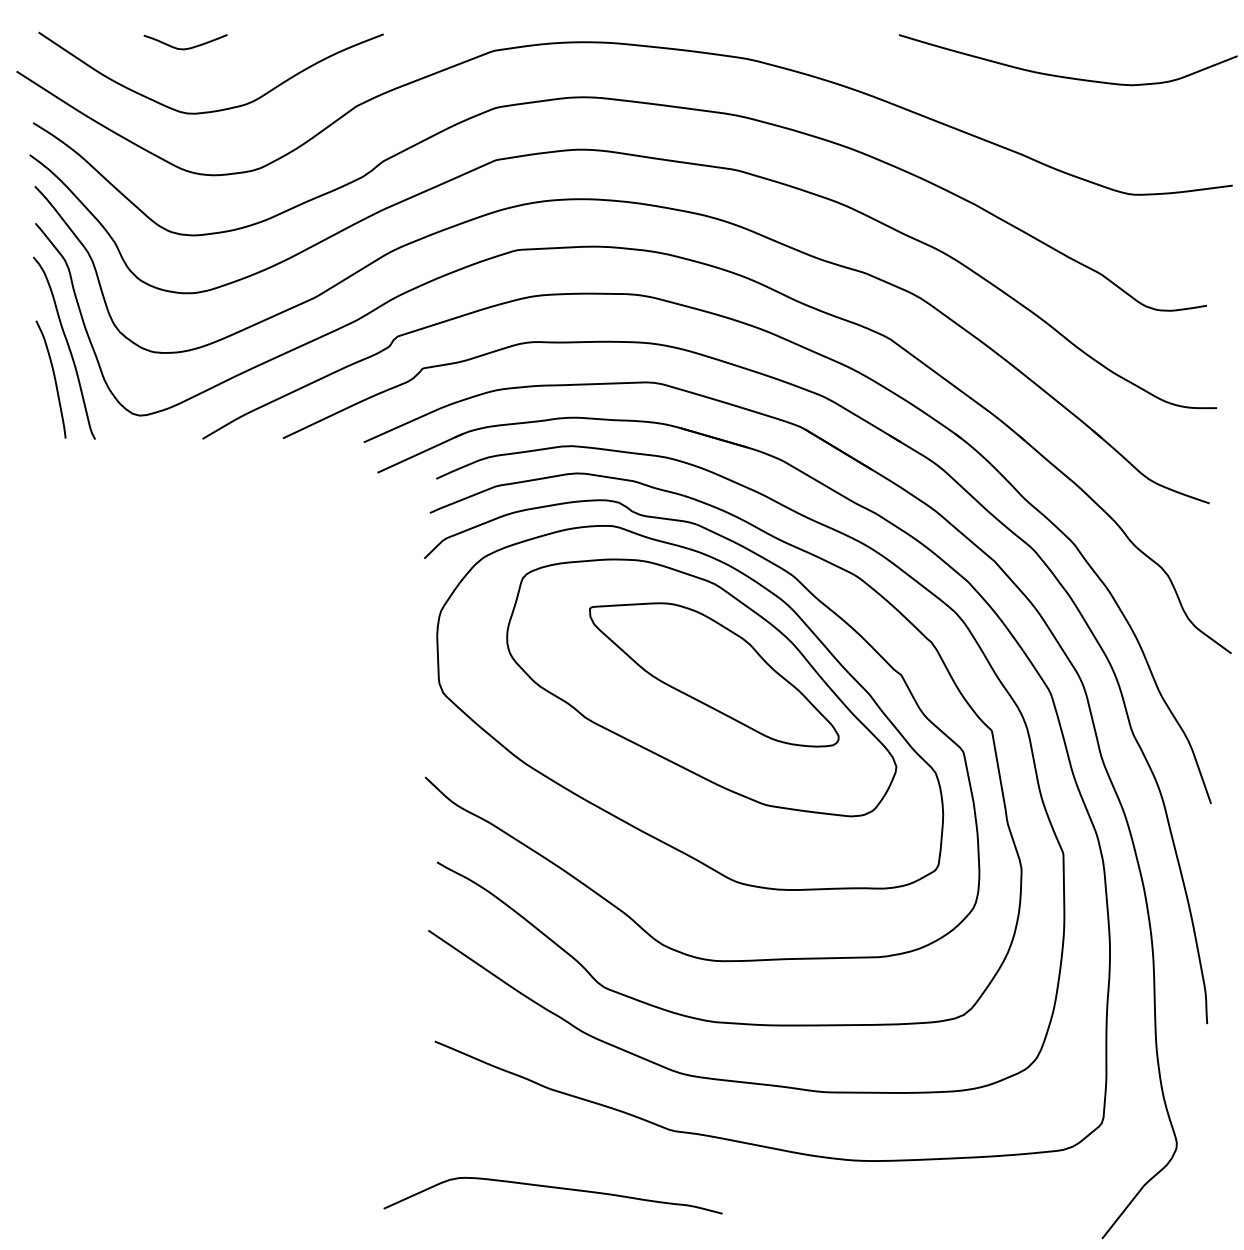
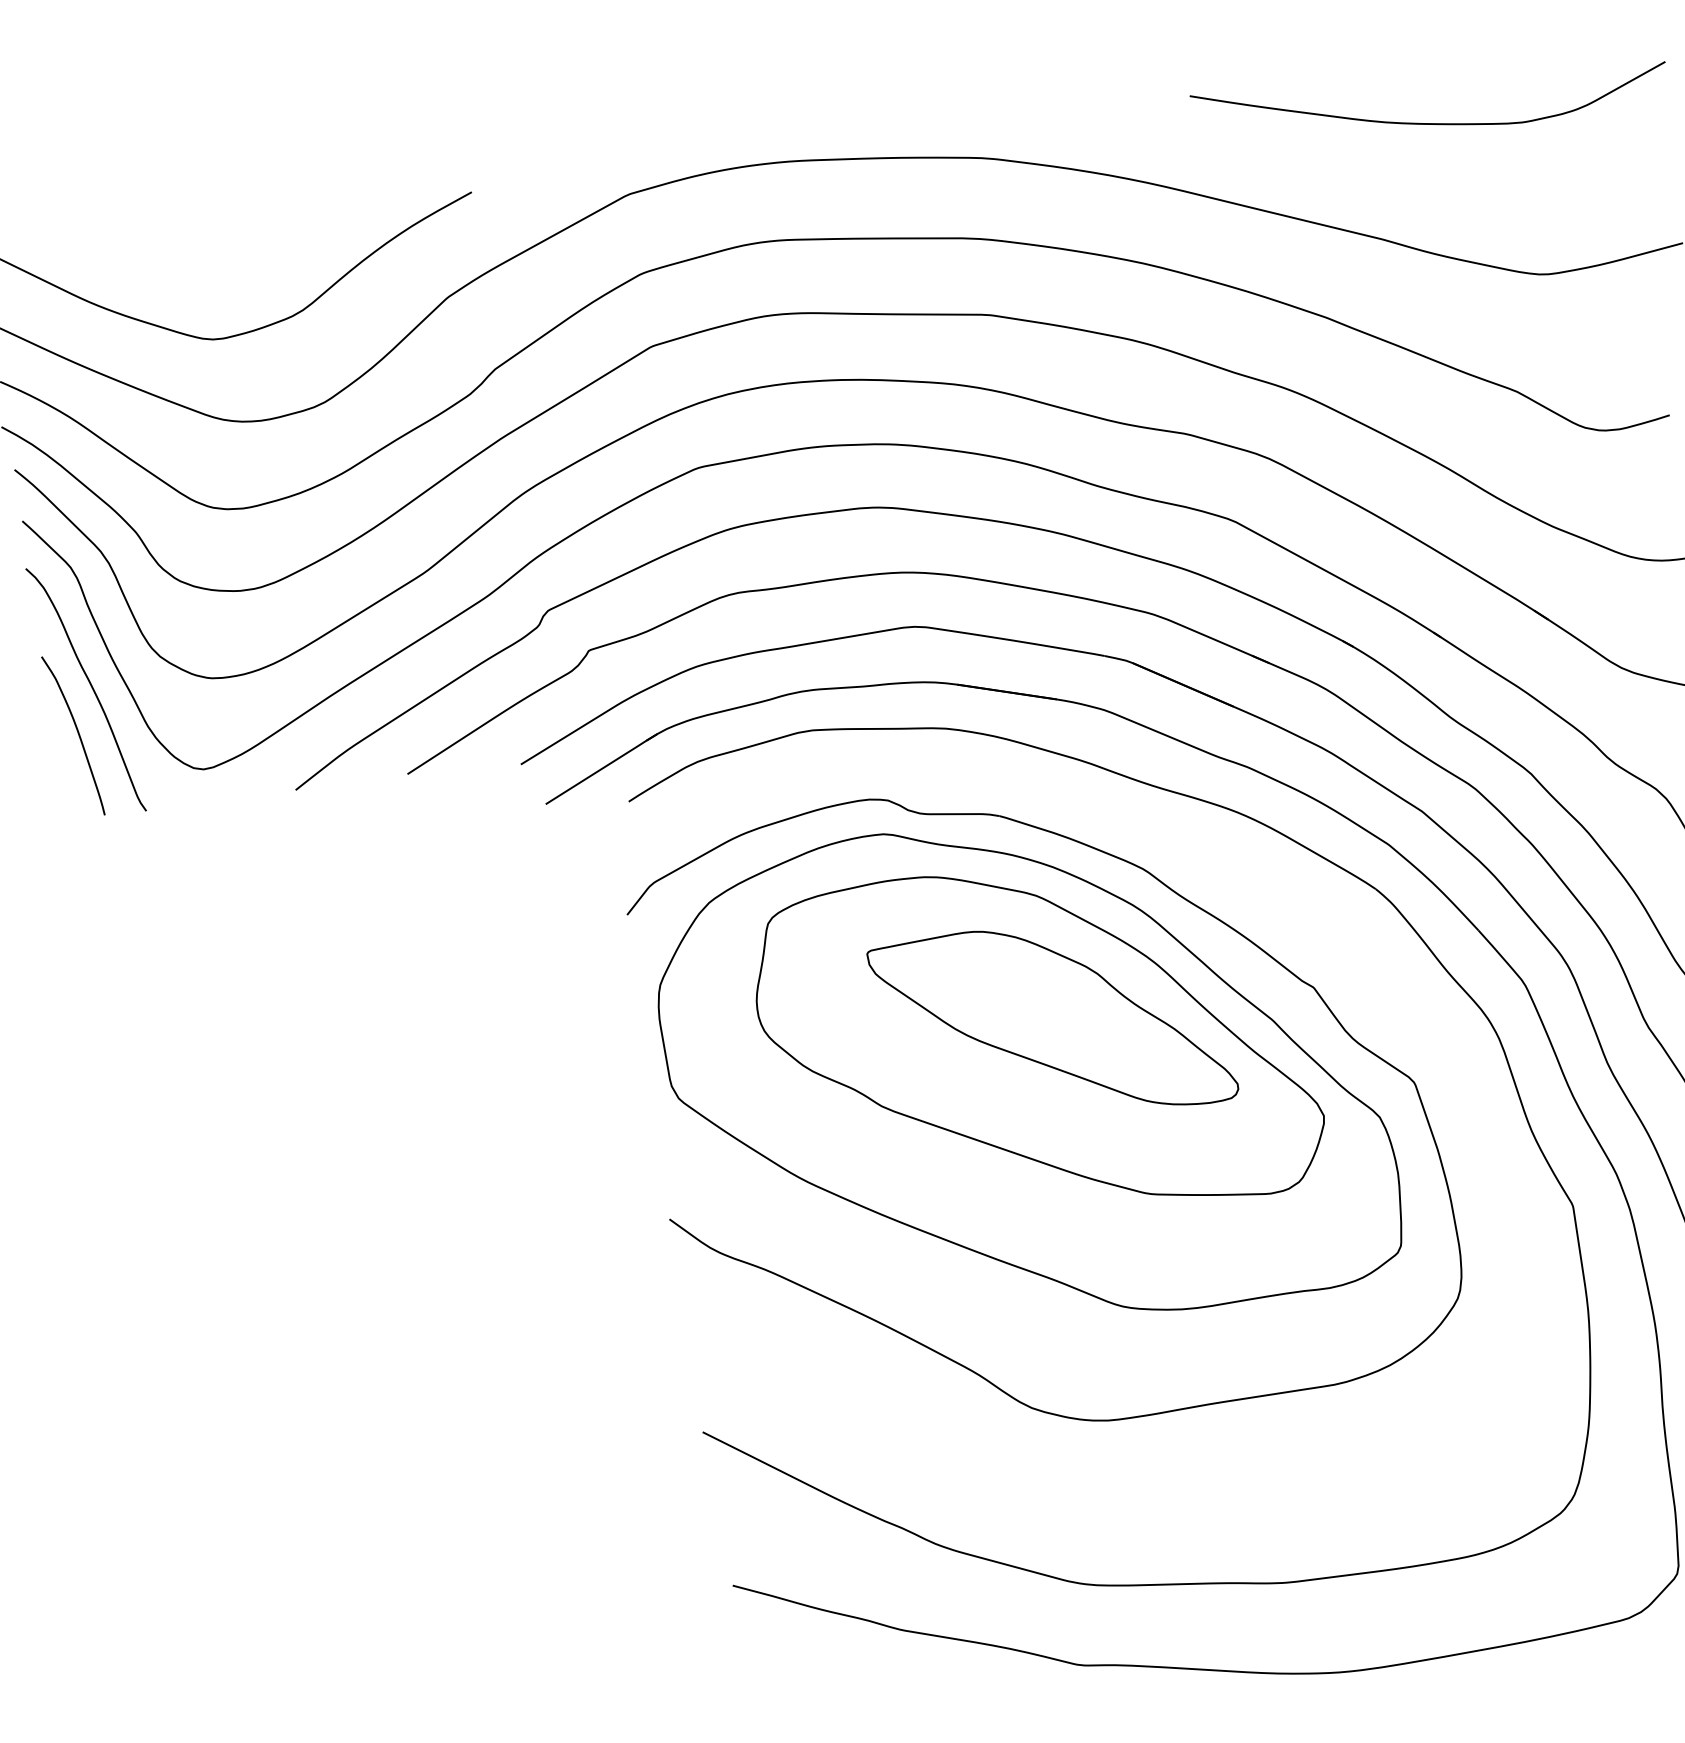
curve: (187, 47) -> (200, 247), removed
part: (813, 556) -> (1168, 838), removed

